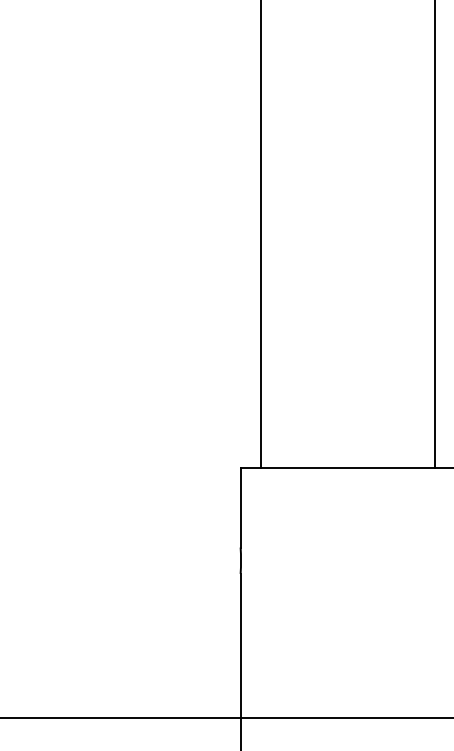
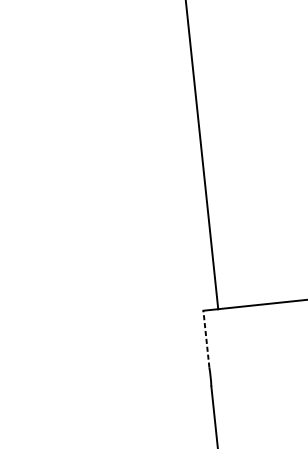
line: (240, 507) -> (206, 338), solid -> dashed

